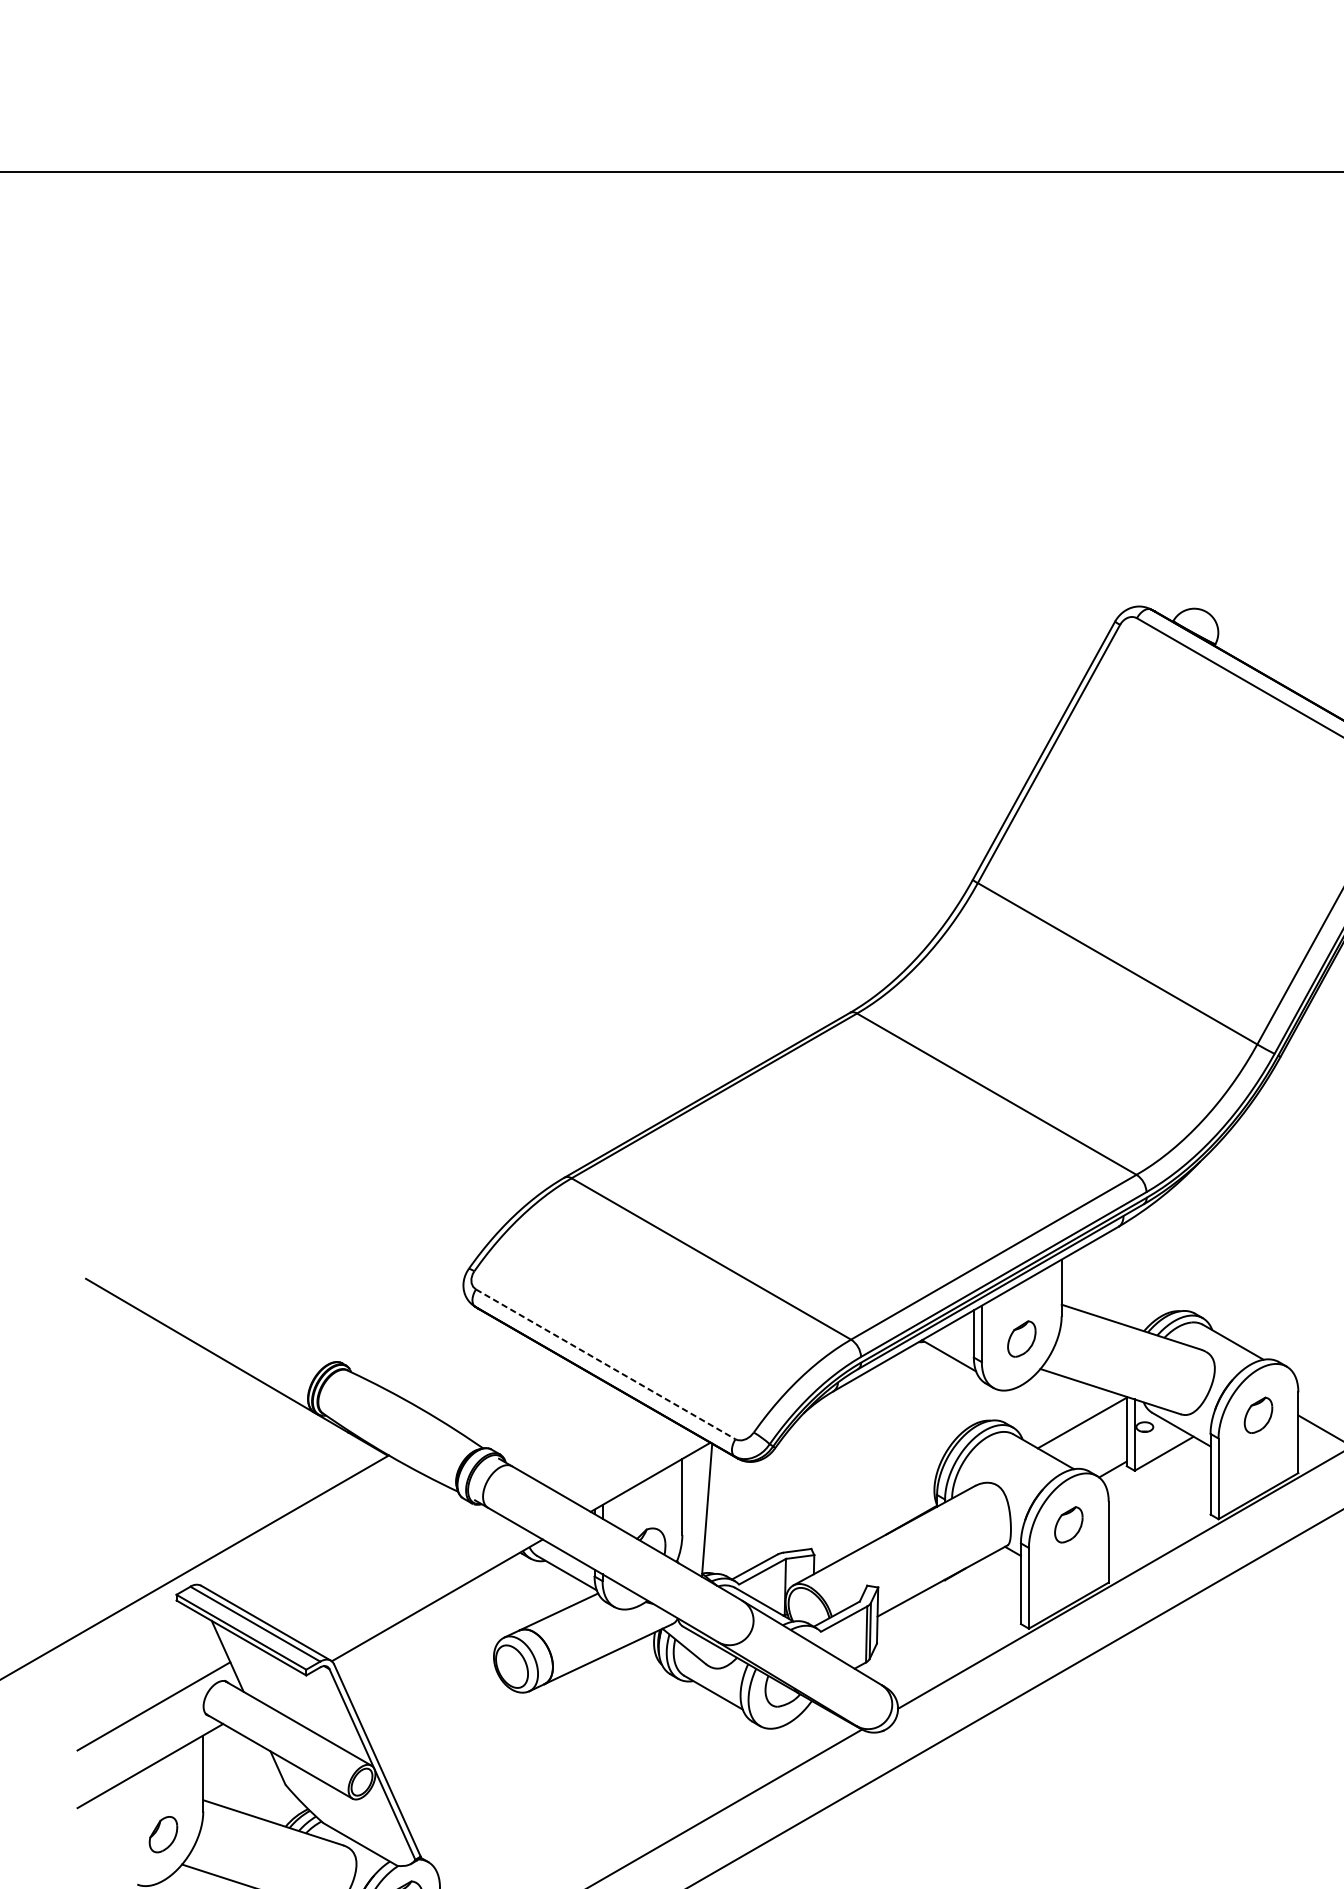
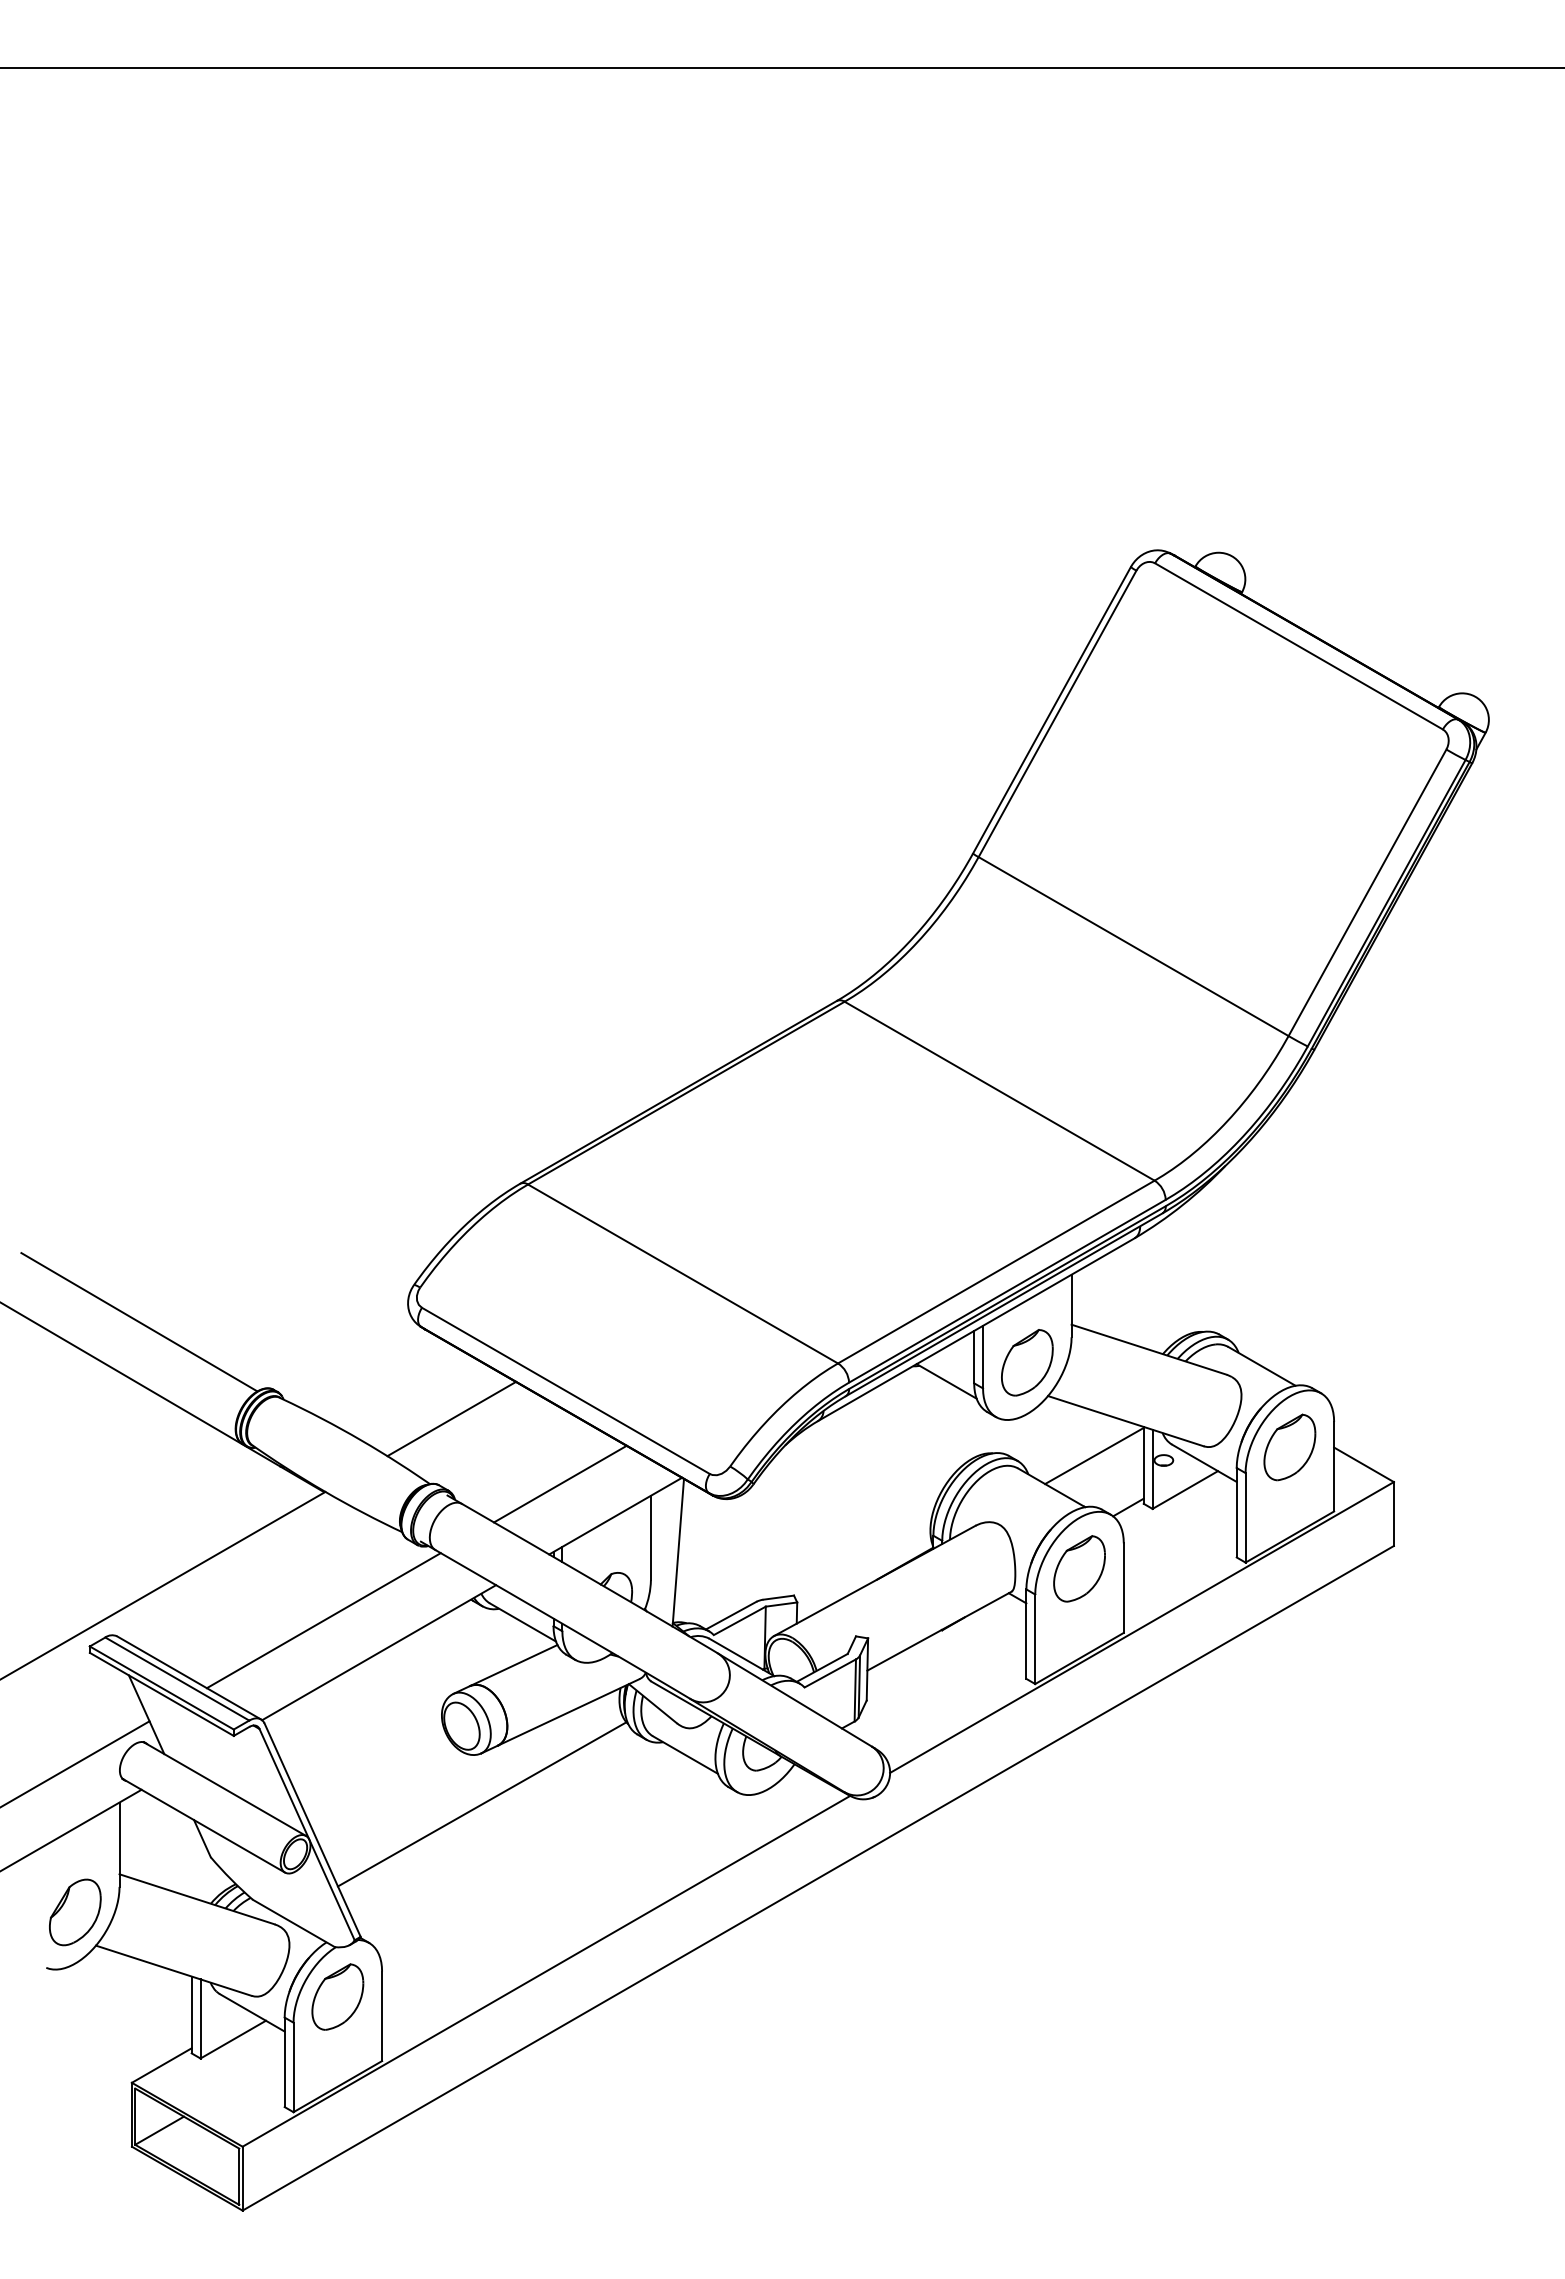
line: (221, 1302) -> (139, 1322), added
part: (1021, 1338) -> (1027, 1362), size x1.67
line: (606, 1364) -> (566, 1391), dashed -> solid
line: (502, 1389) -> (451, 1418), added
part: (1258, 1415) -> (1289, 1447), size x1.67
line: (600, 1447) -> (560, 1483), added
part: (1068, 1524) -> (1079, 1568), size x1.67
line: (387, 1571) -> (323, 1620), added
line: (529, 1737) -> (481, 1804), added
part: (163, 1834) -> (75, 1912), size x1.67

